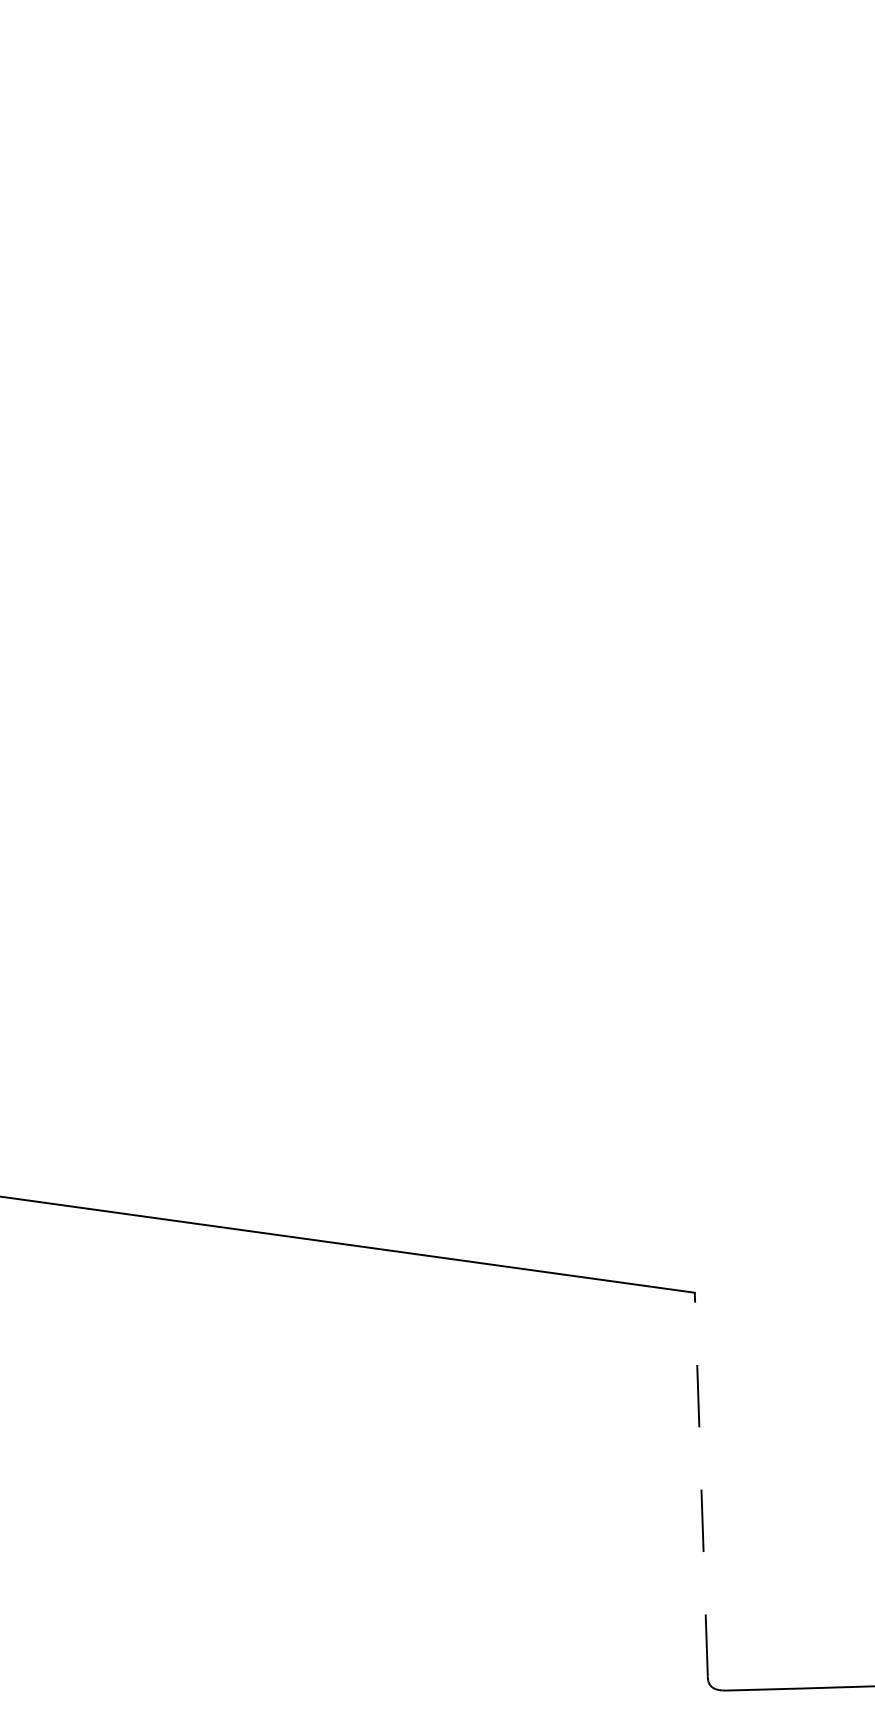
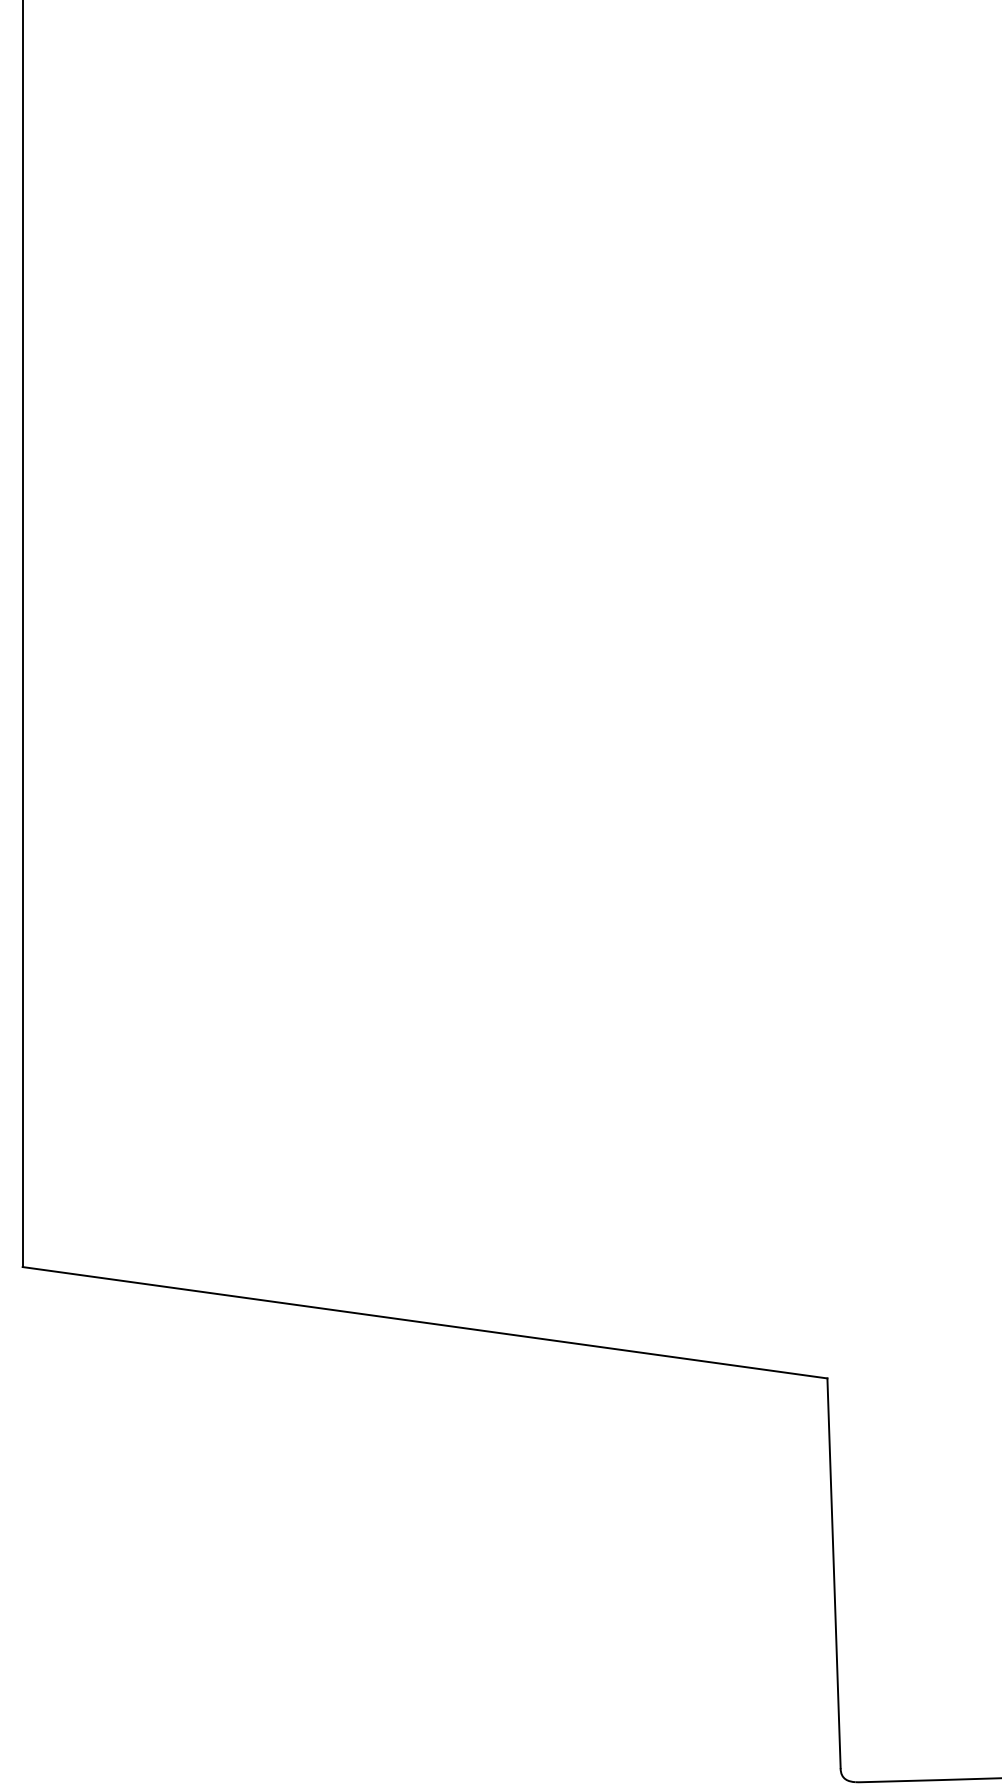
line: (701, 1483) -> (834, 1572), dashed -> solid

